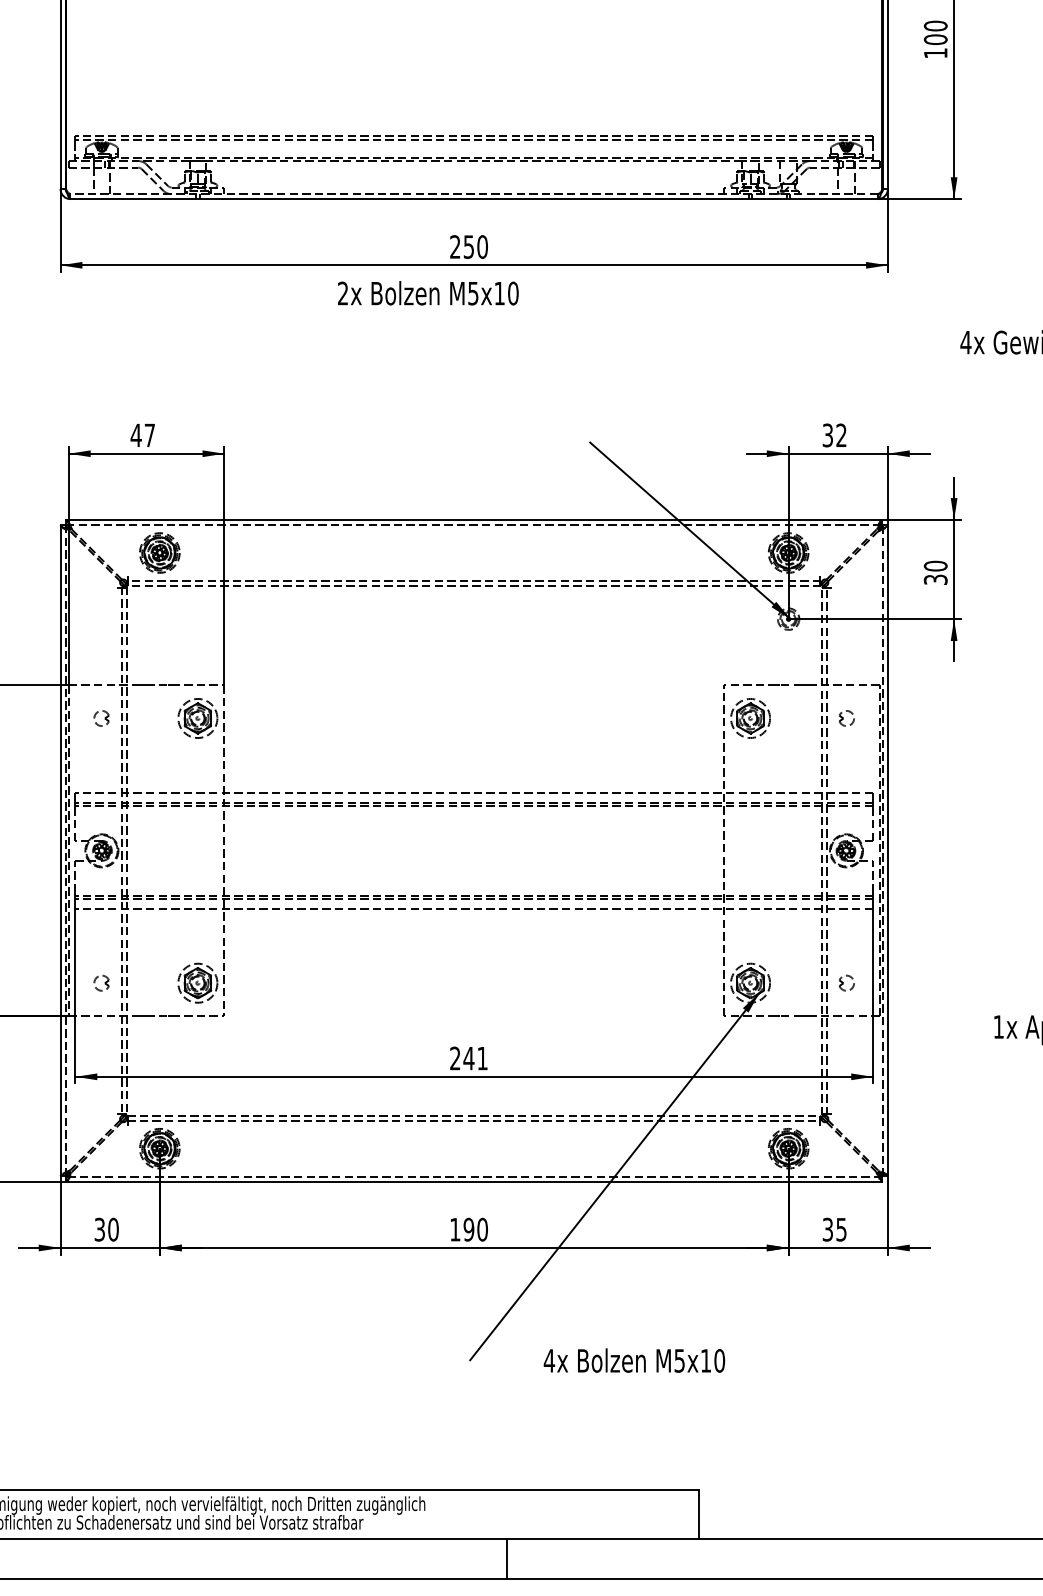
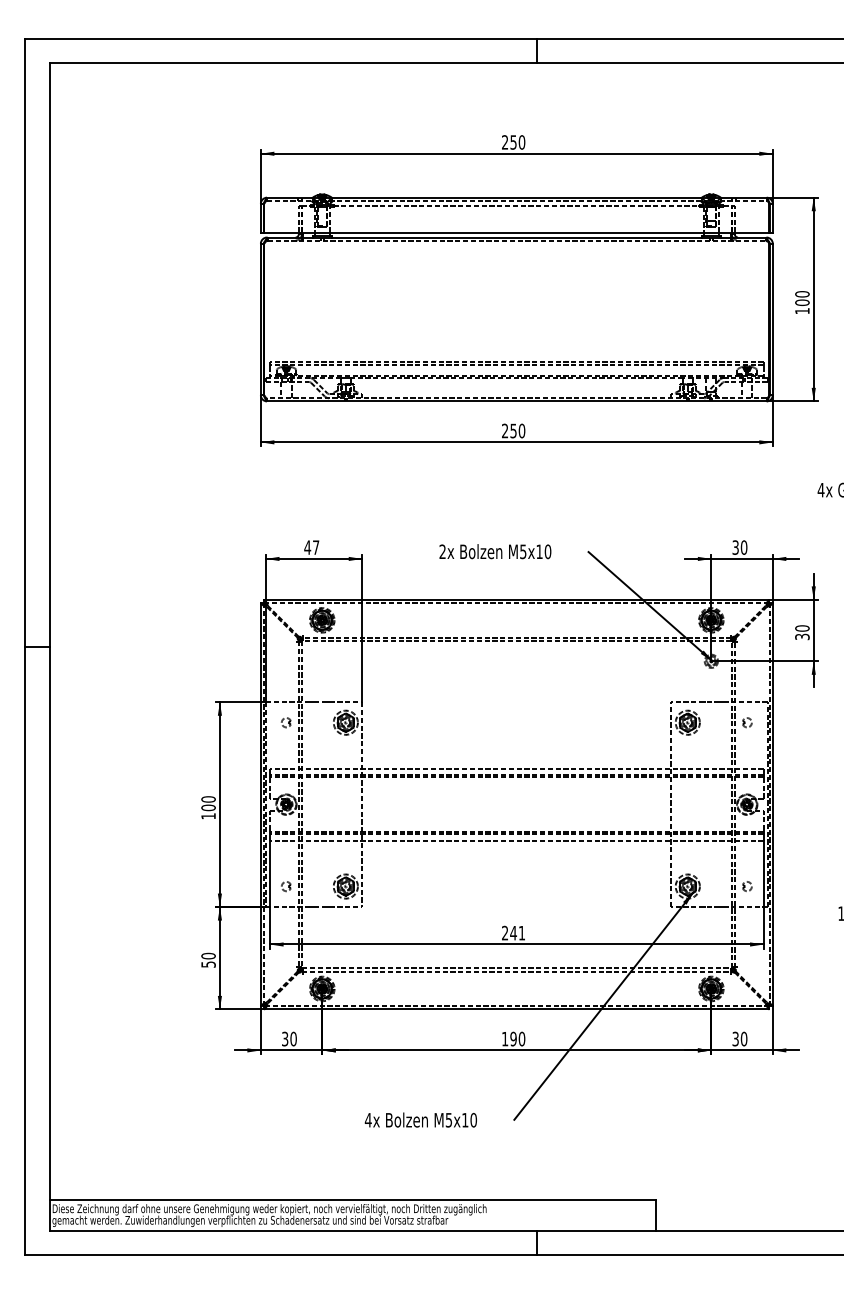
text: (428, 293) -> (495, 551), moved
text: (840, 435) -> (743, 547), 32 -> 30
text: (840, 1228) -> (743, 1038), 35 -> 30
text: (633, 1359) -> (420, 1119), moved

